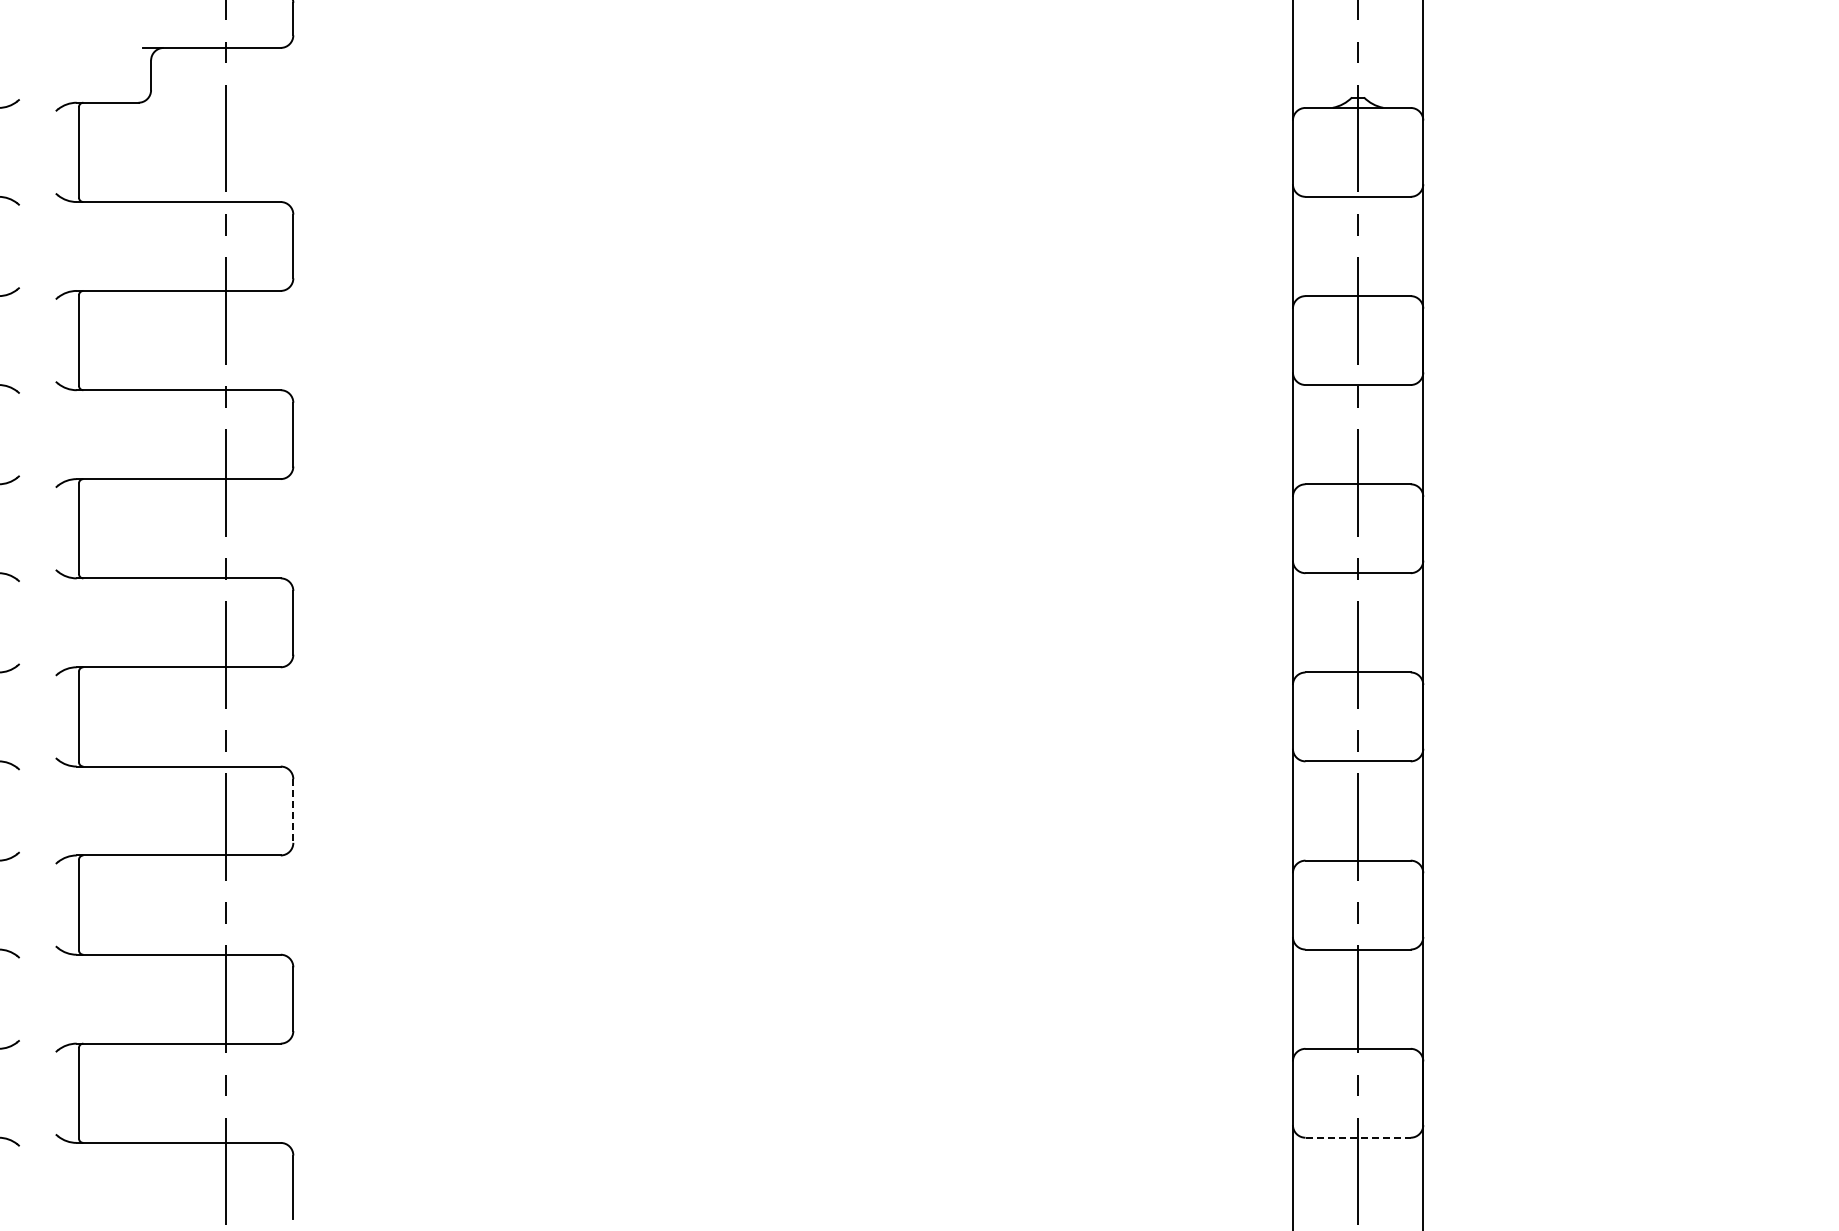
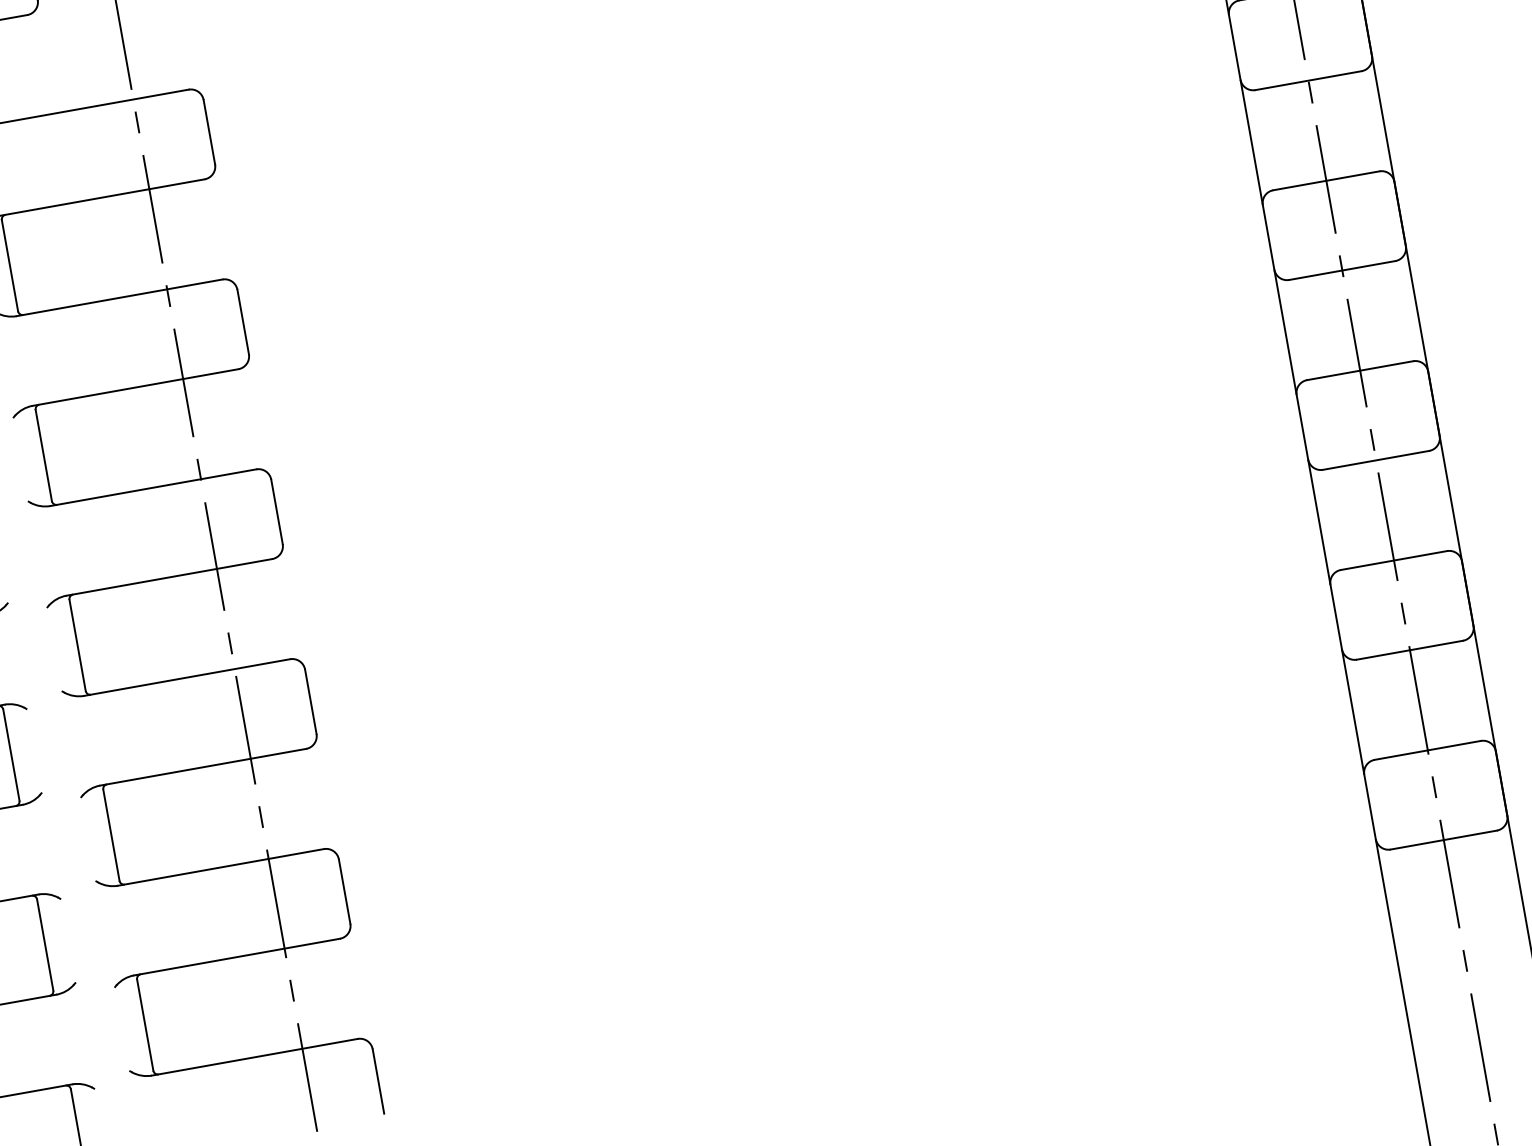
line: (293, 811) -> (311, 702), dashed -> solid
line: (1358, 1137) -> (1444, 839), dashed -> solid

